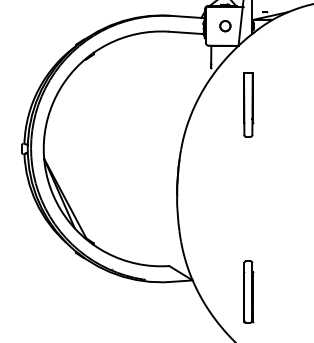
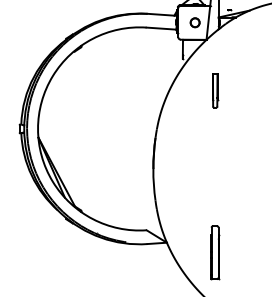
part: (248, 104) -> (215, 90), size x0.6

